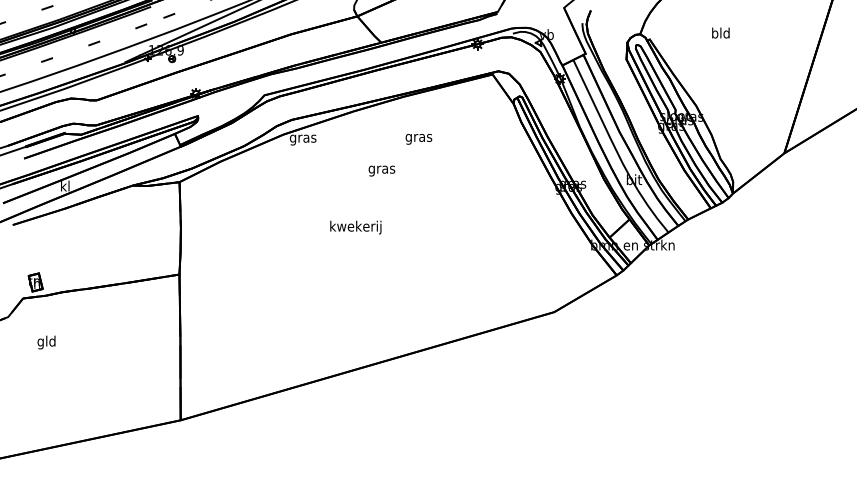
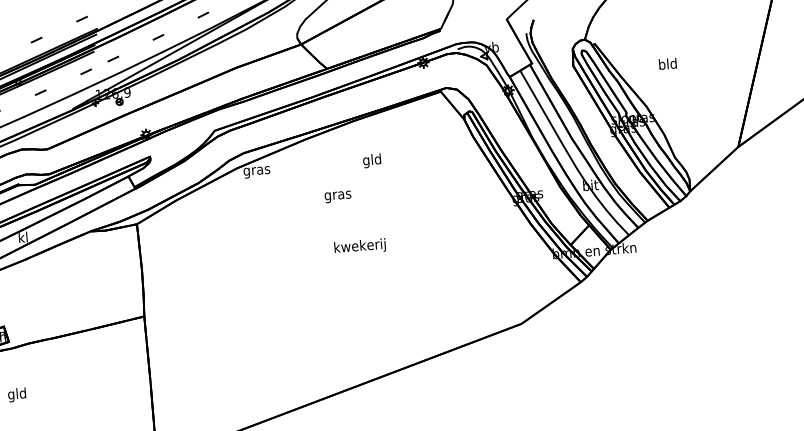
text: (720, 32) -> (667, 63), moved
text: (418, 137) -> (371, 160), gras -> gld
text: (355, 227) -> (359, 246), moved

